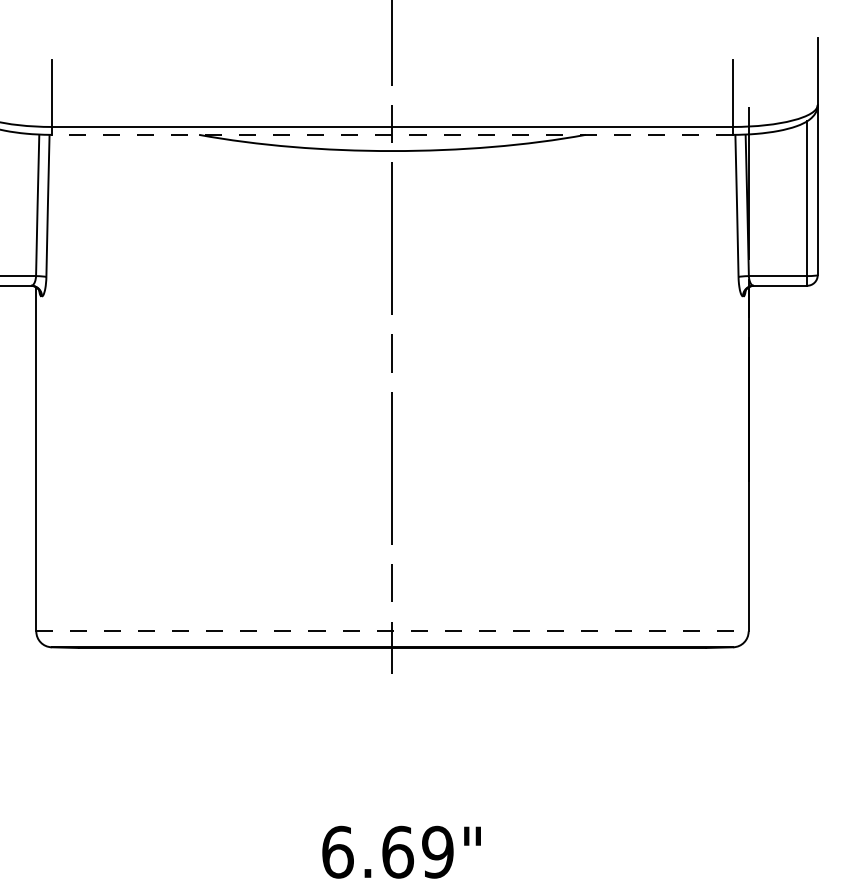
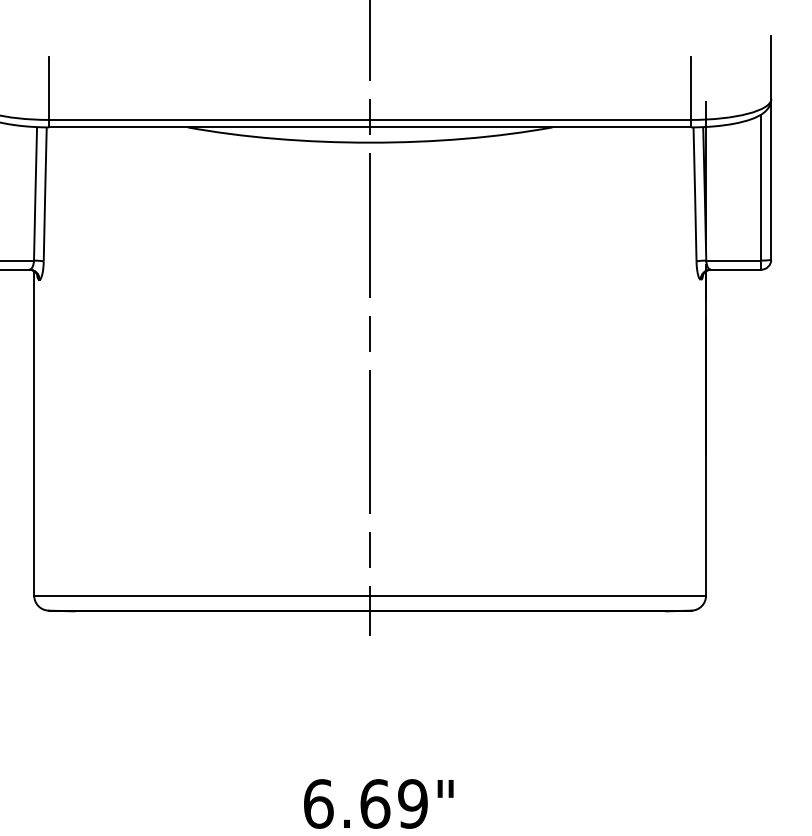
line: (391, 134) -> (369, 127), dashed -> solid
line: (392, 631) -> (370, 595), dashed -> solid

